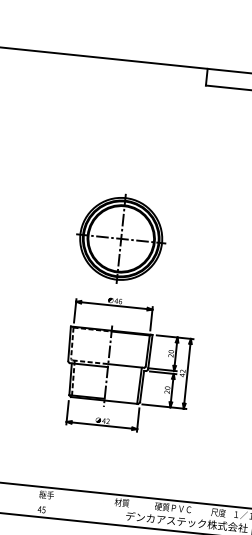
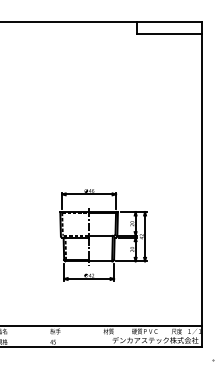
part: (120, 237) -> (88, 146), removed

